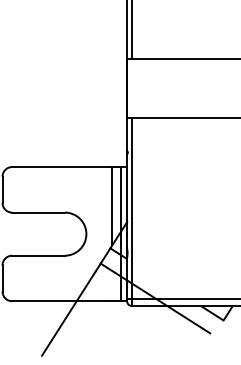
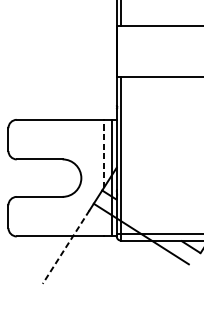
line: (112, 205) -> (104, 153), solid -> dashed
line: (68, 313) -> (65, 247), solid -> dashed

